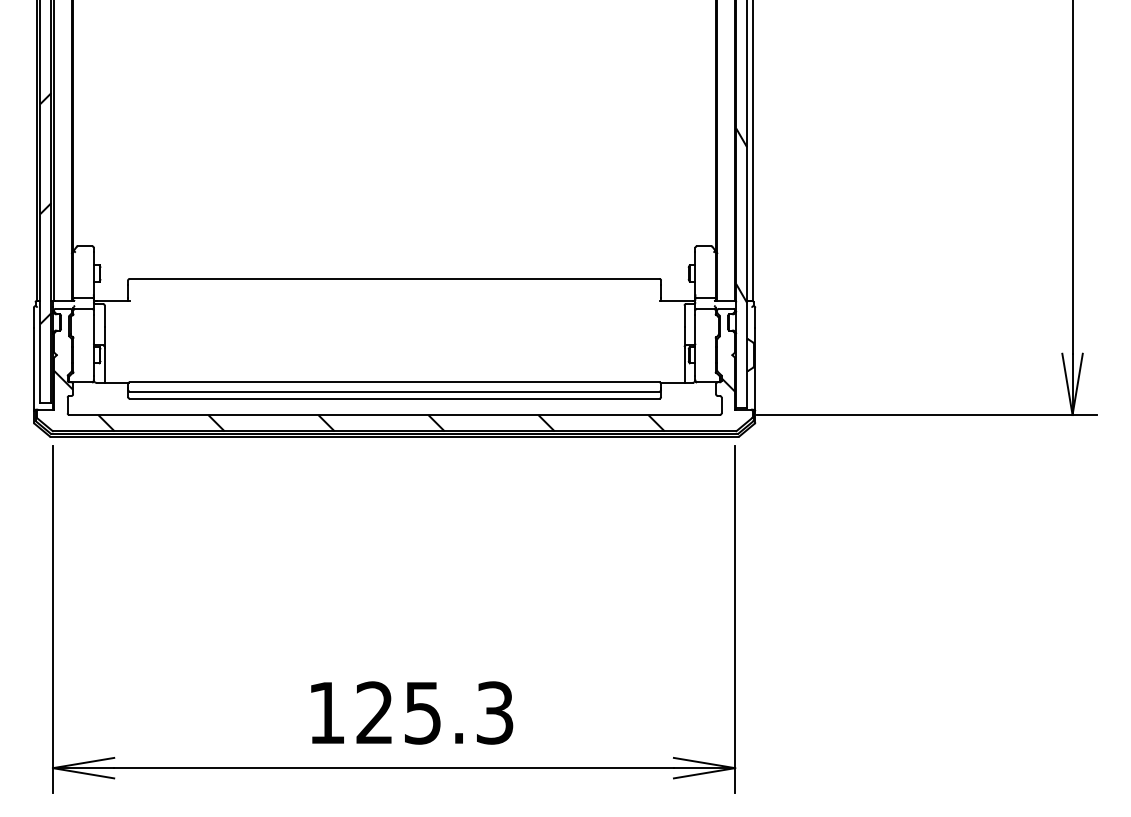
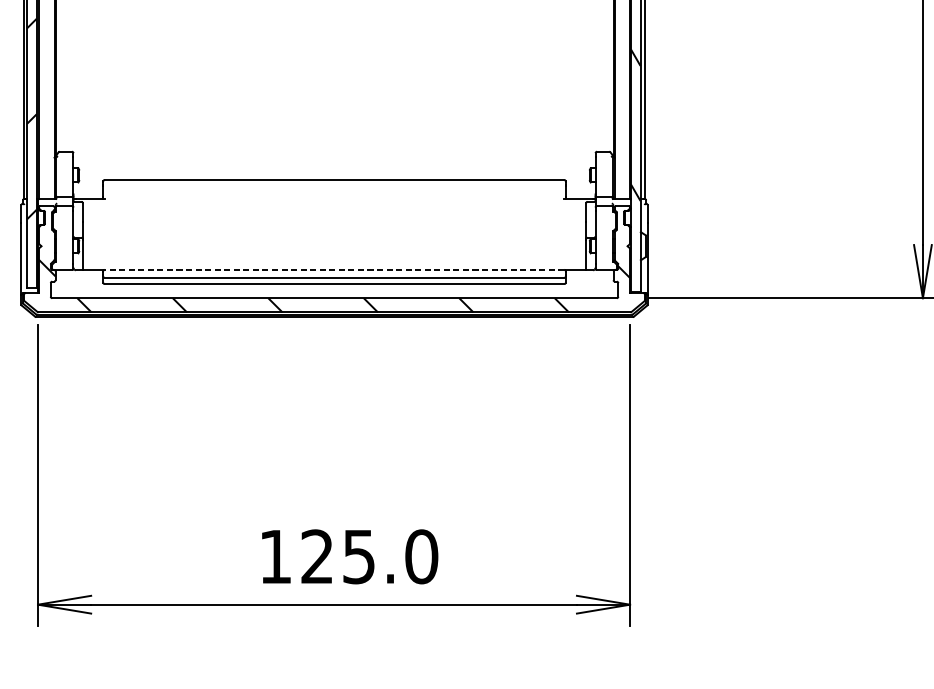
line: (394, 382) -> (334, 269), solid -> dashed
text: (495, 712) -> (422, 556), 125.3 -> 125.0

